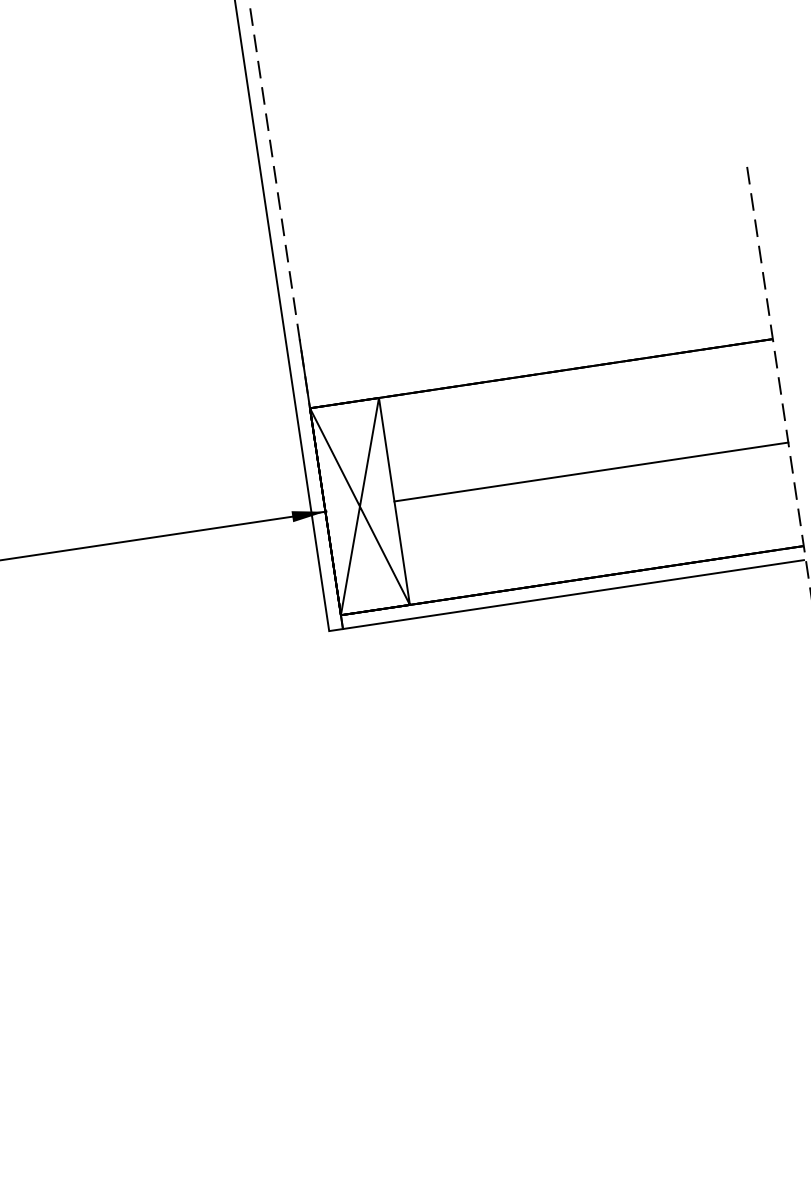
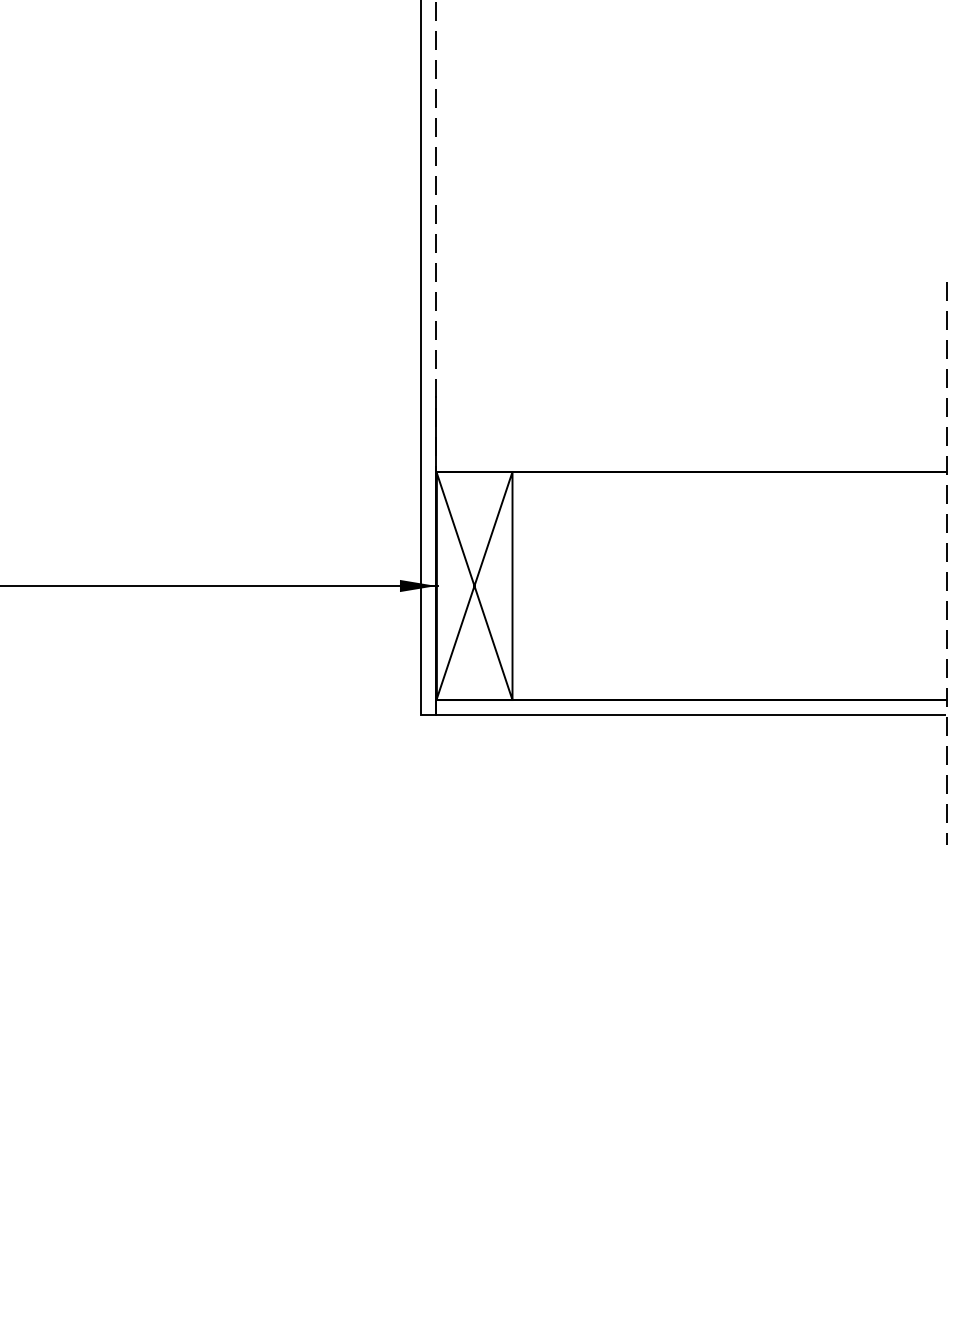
line: (591, 472) -> (729, 586), removed

